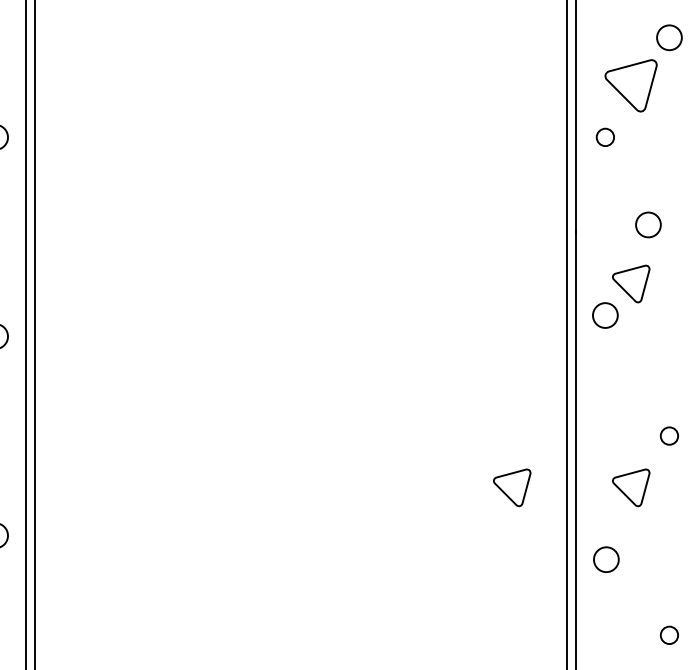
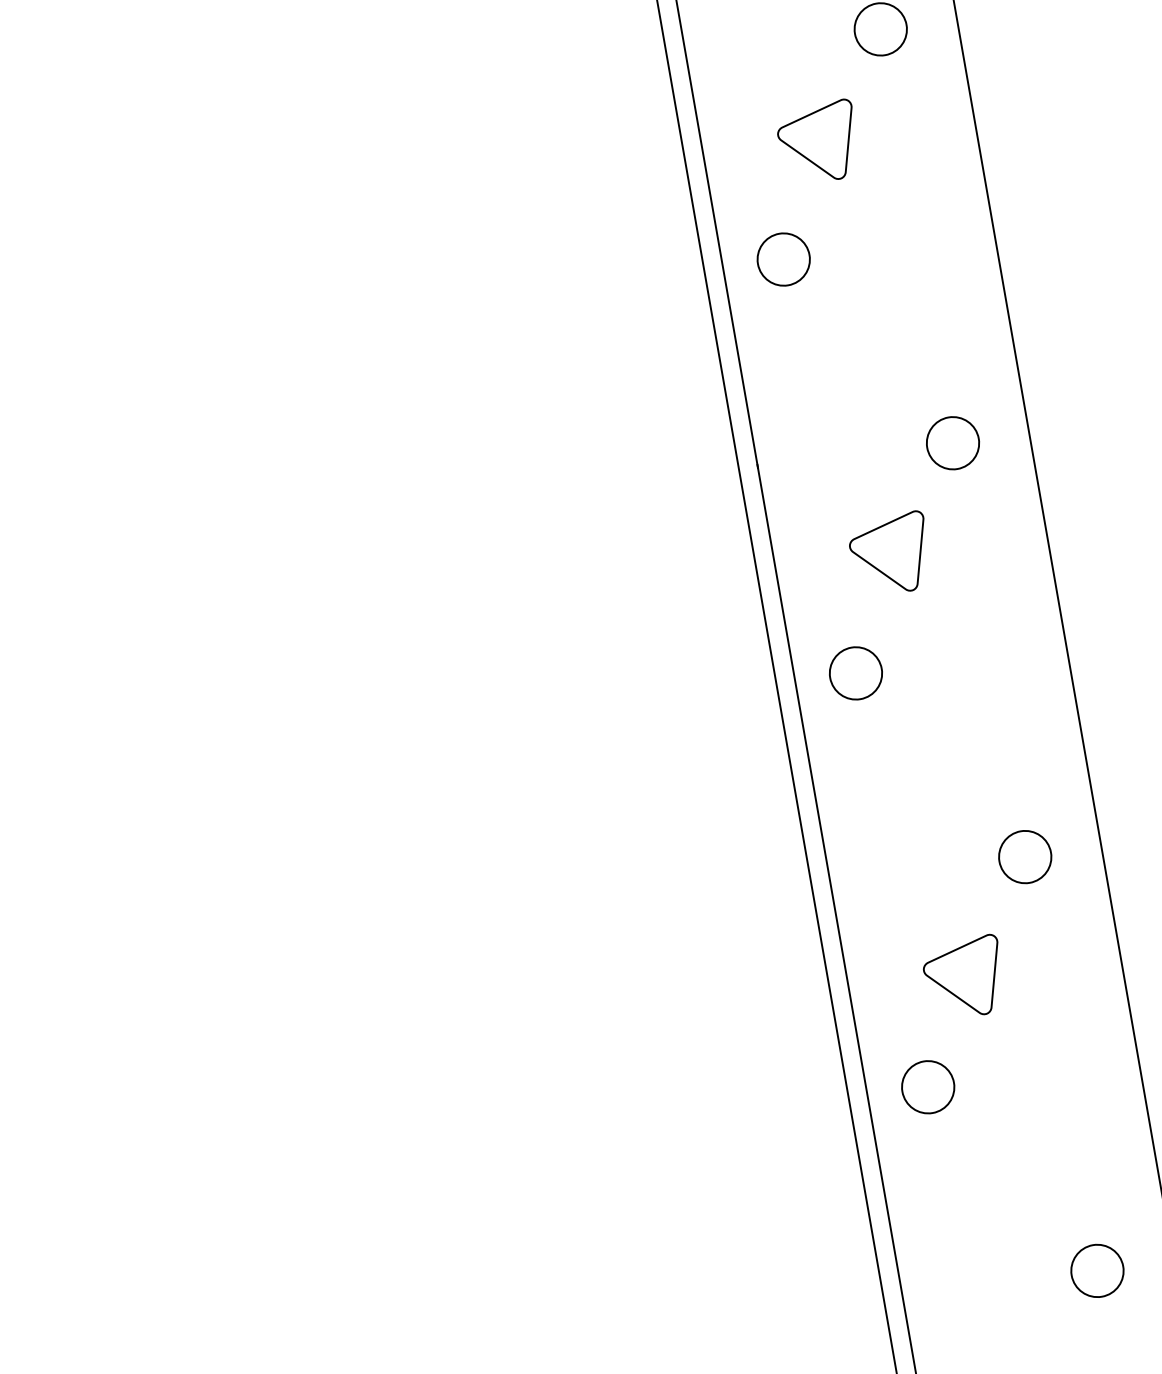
part: (631, 85) -> (819, 142), size x0.71
circle: (605, 137) -> (784, 259), size x1.43
circle: (648, 224) -> (952, 442), moved
circle: (605, 315) -> (856, 673), moved
circle: (669, 435) -> (1025, 855), size x1.43
part: (512, 487) -> (717, 1020), removed
circle: (606, 559) -> (928, 1086), moved
circle: (669, 635) -> (1097, 1271), size x1.43

